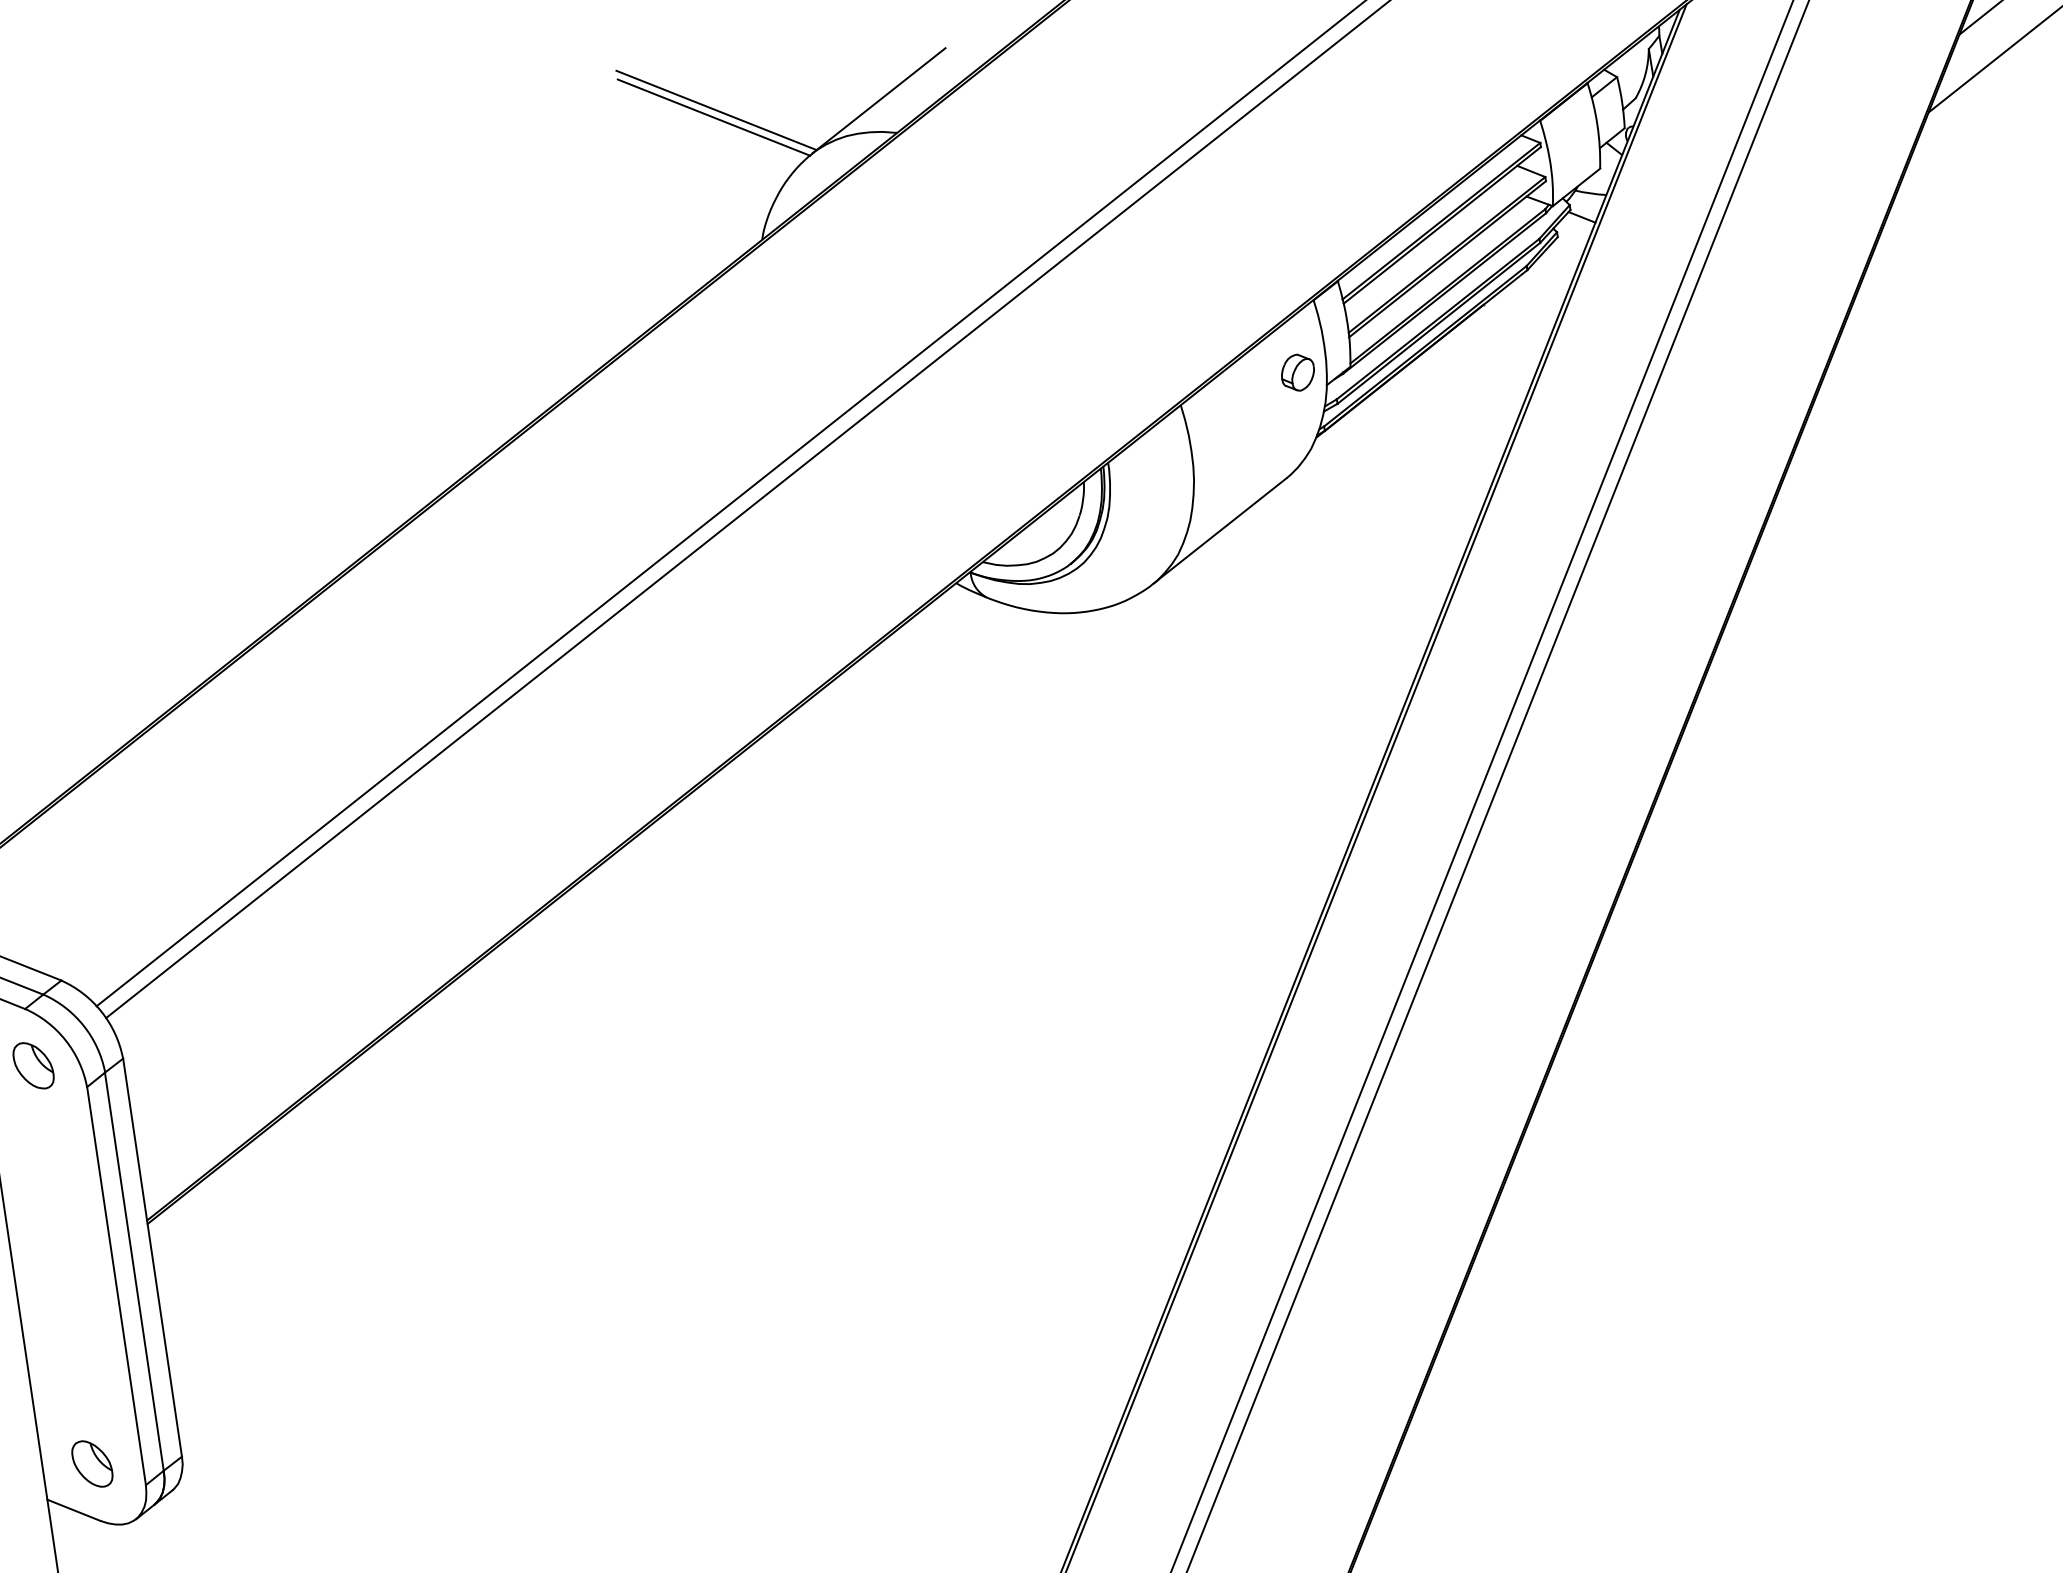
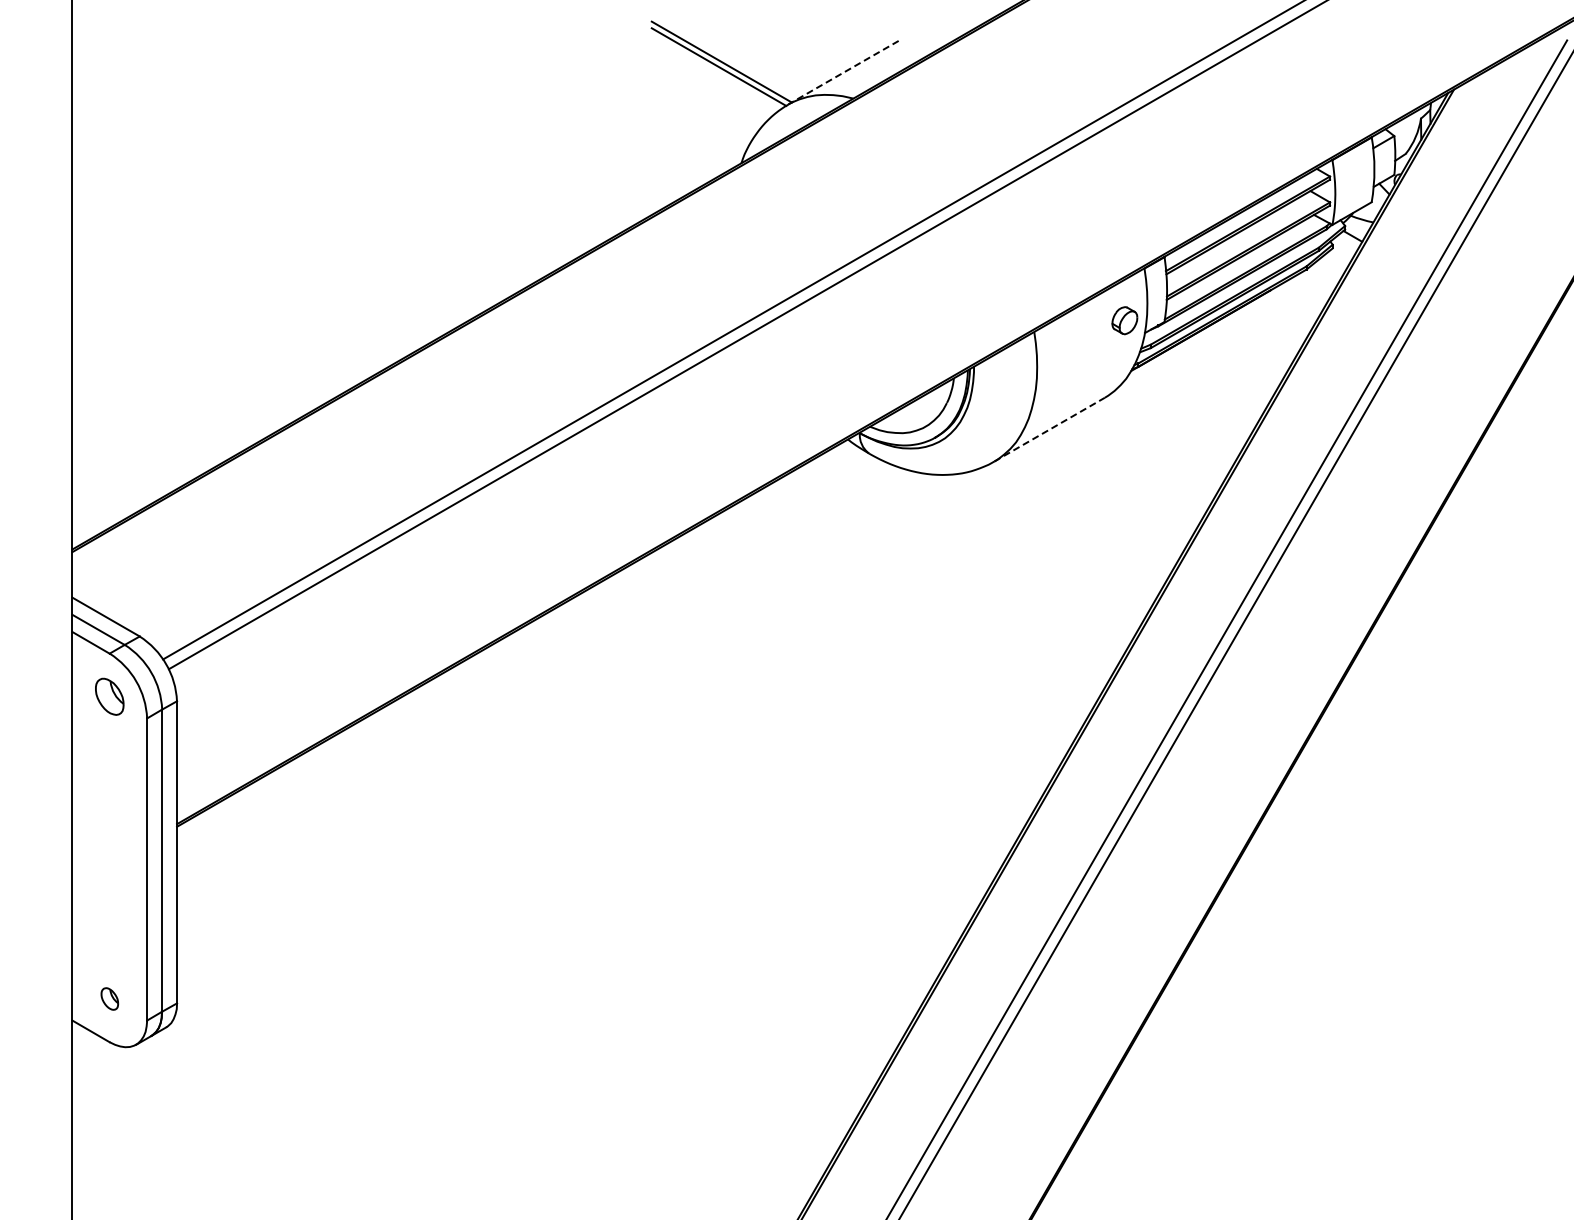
line: (878, 100) -> (843, 72), solid -> dashed
line: (1219, 530) -> (1049, 429), solid -> dashed
part: (91, 1463) -> (109, 998), size x0.6

